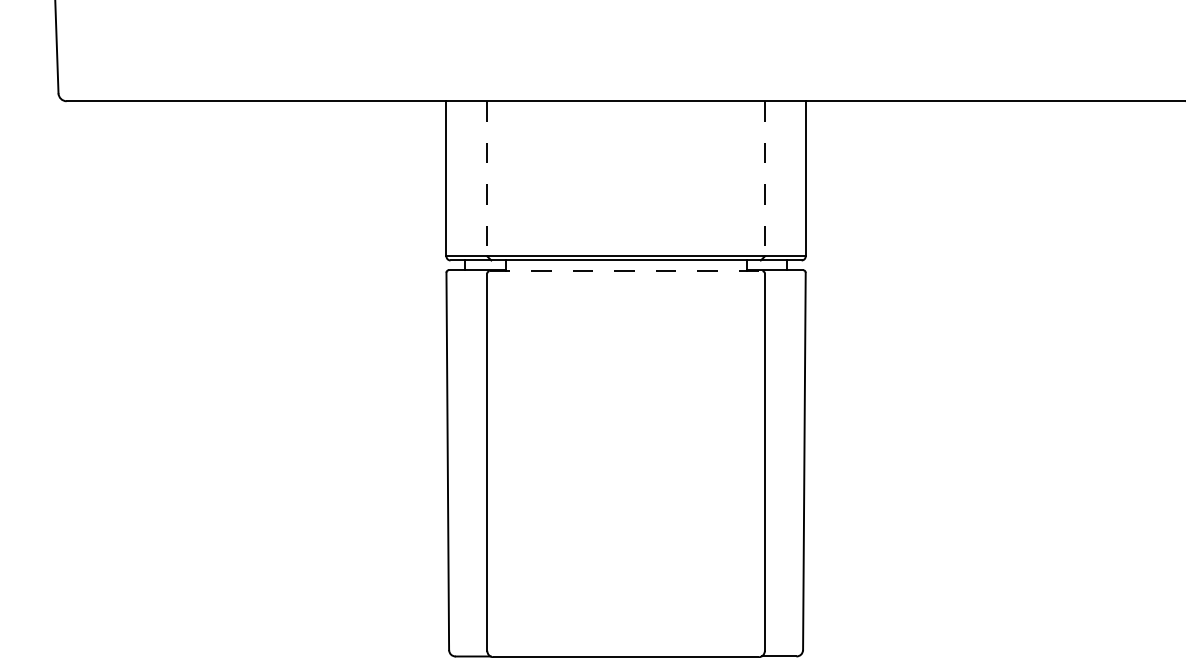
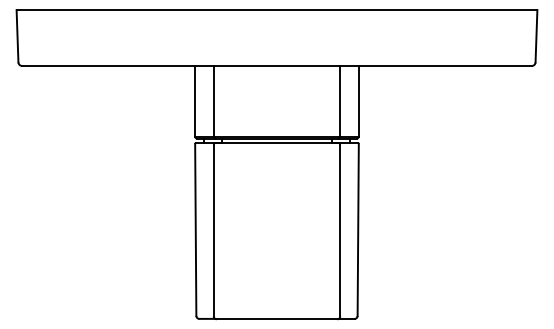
line: (486, 179) -> (213, 101), dashed -> solid
line: (765, 179) -> (340, 101), dashed -> solid
line: (627, 271) -> (277, 143), dashed -> solid

